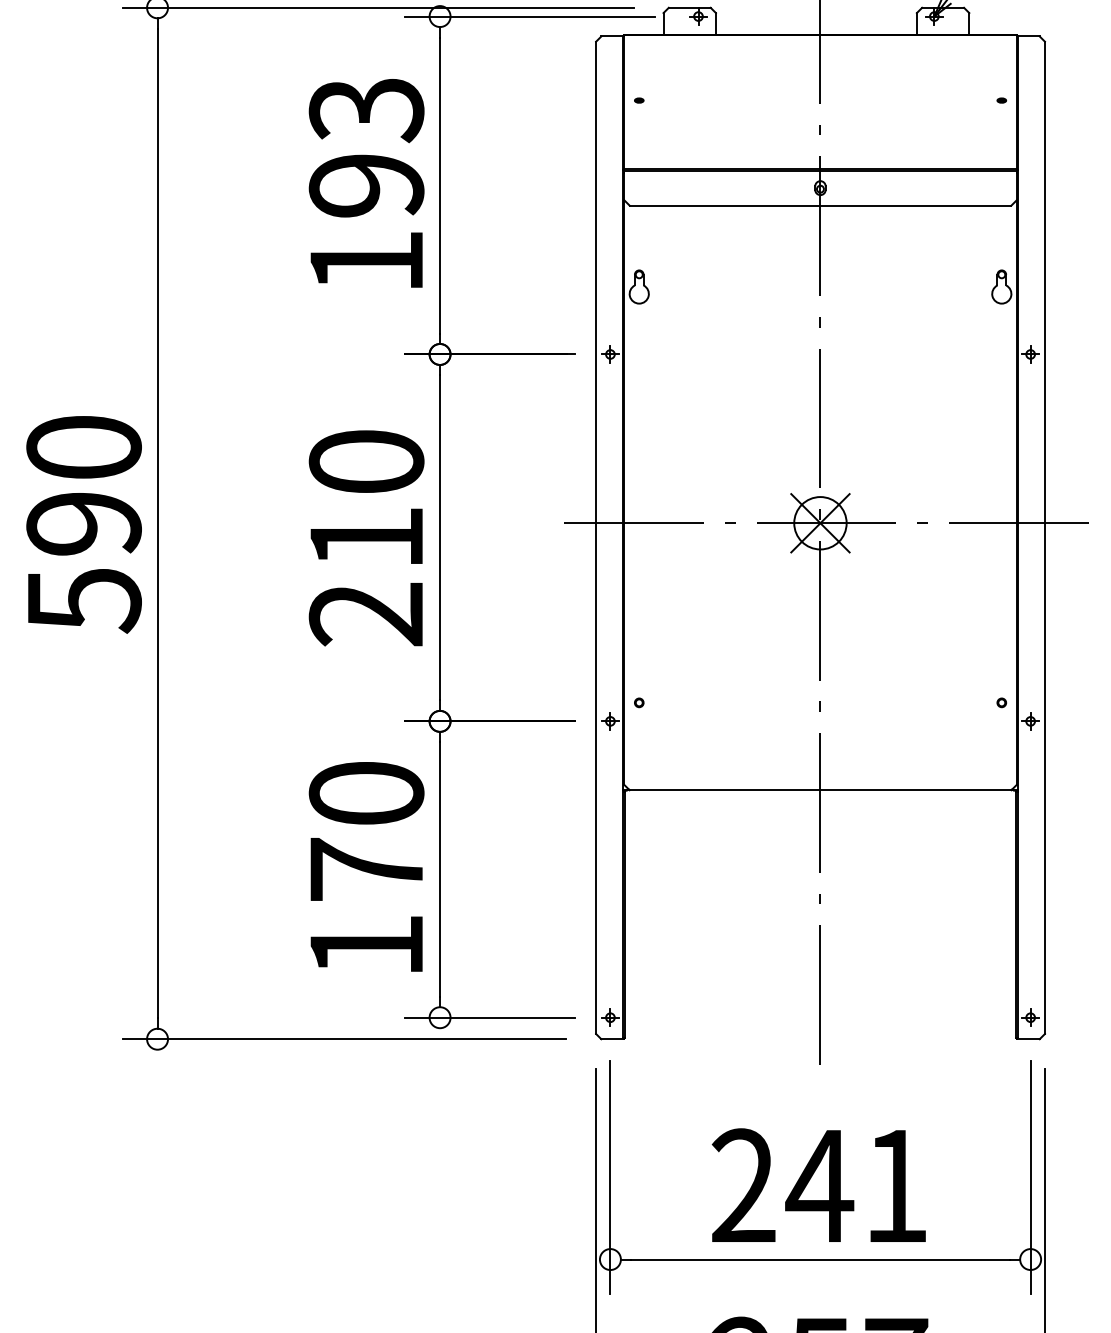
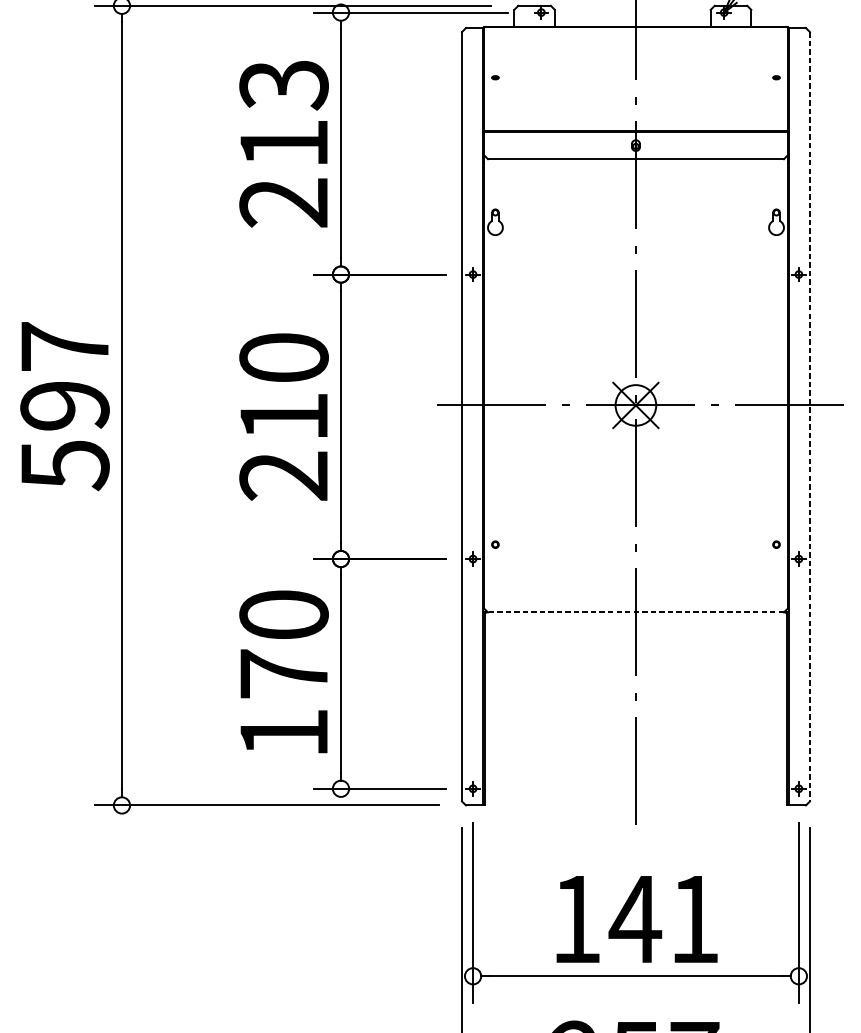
text: (366, 223) -> (283, 173), 193 -> 213
text: (83, 446) -> (64, 345), 590 -> 597
line: (1044, 538) -> (809, 417), solid -> dashed
line: (820, 790) -> (635, 612), solid -> dashed
text: (743, 1184) -> (576, 918), 241 -> 141

